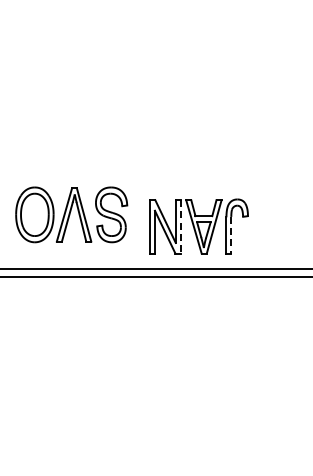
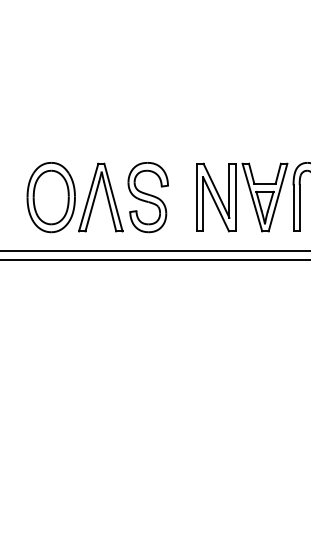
part: (71, 214) -> (97, 197), moved
line: (180, 226) -> (235, 197), dashed -> solid
line: (231, 235) -> (299, 208), dashed -> solid

